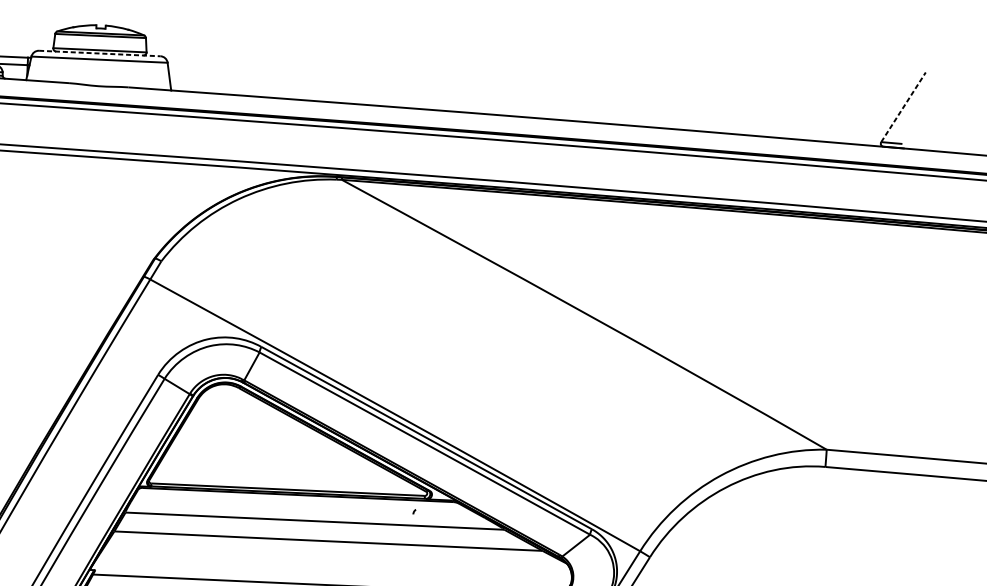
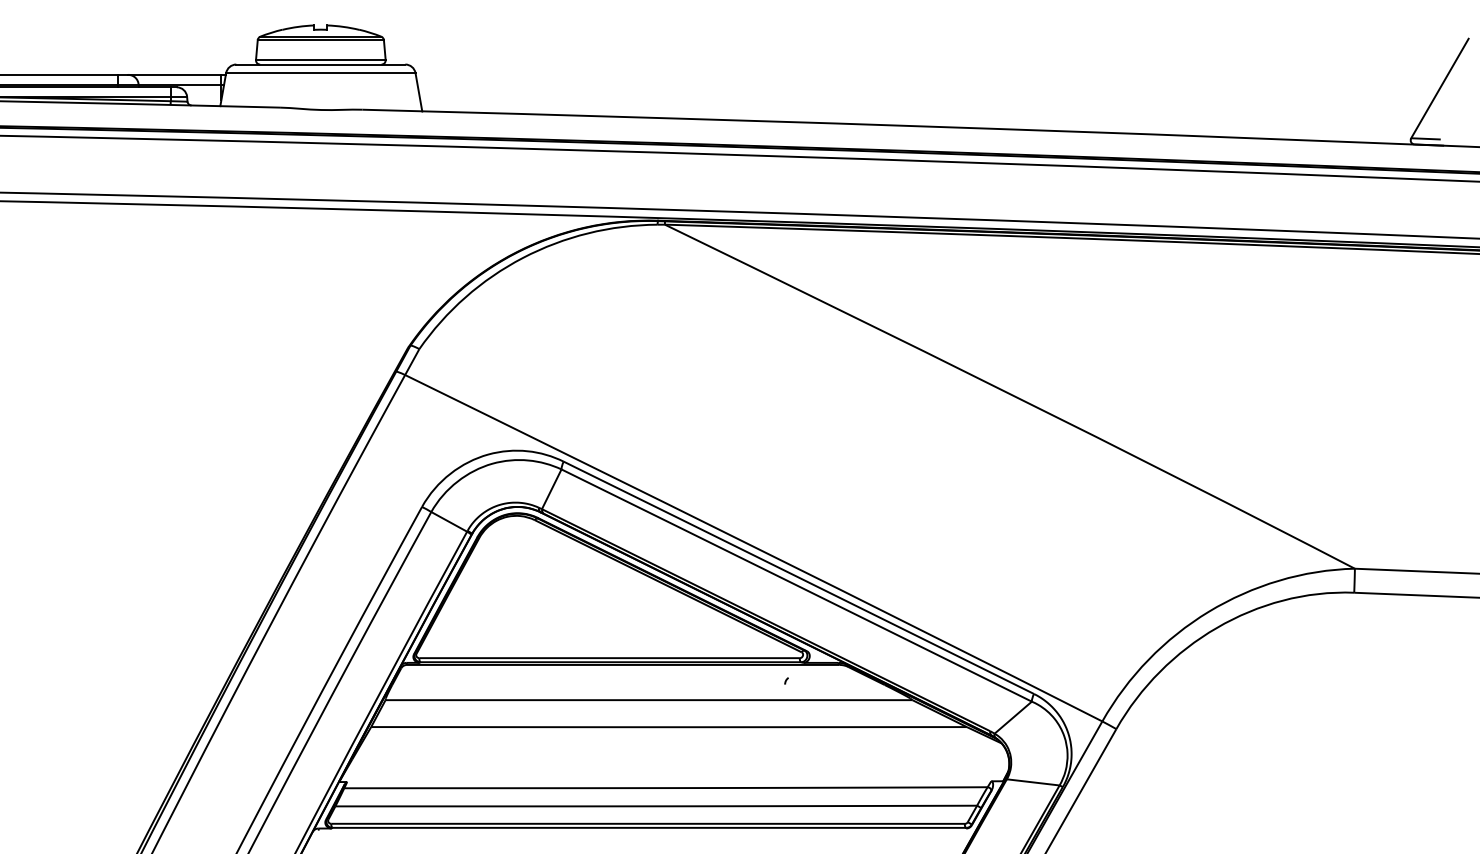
line: (100, 53) -> (321, 64), dashed -> solid
line: (903, 107) -> (1440, 88), dashed -> solid

